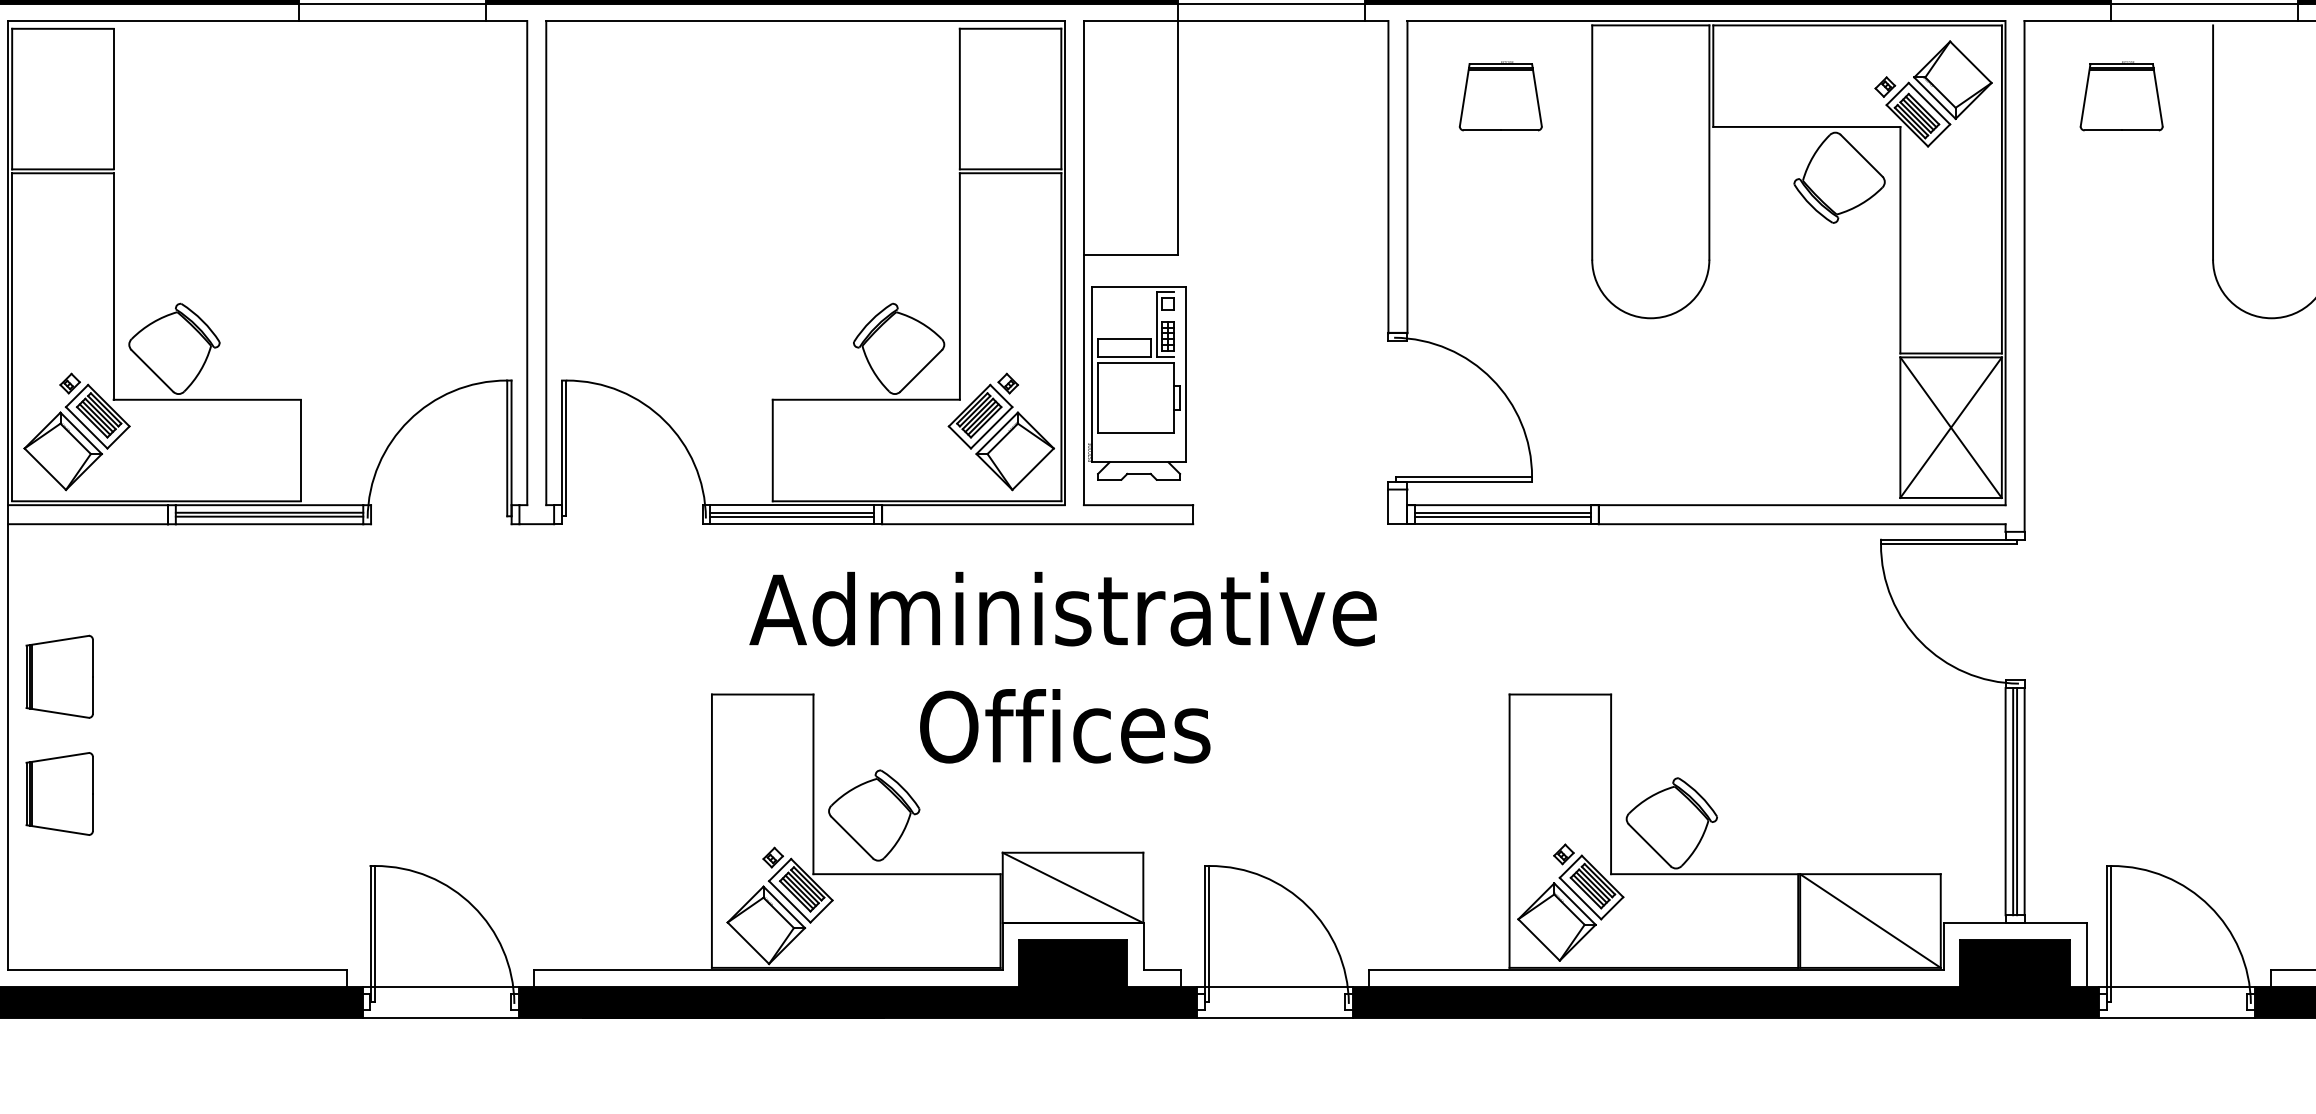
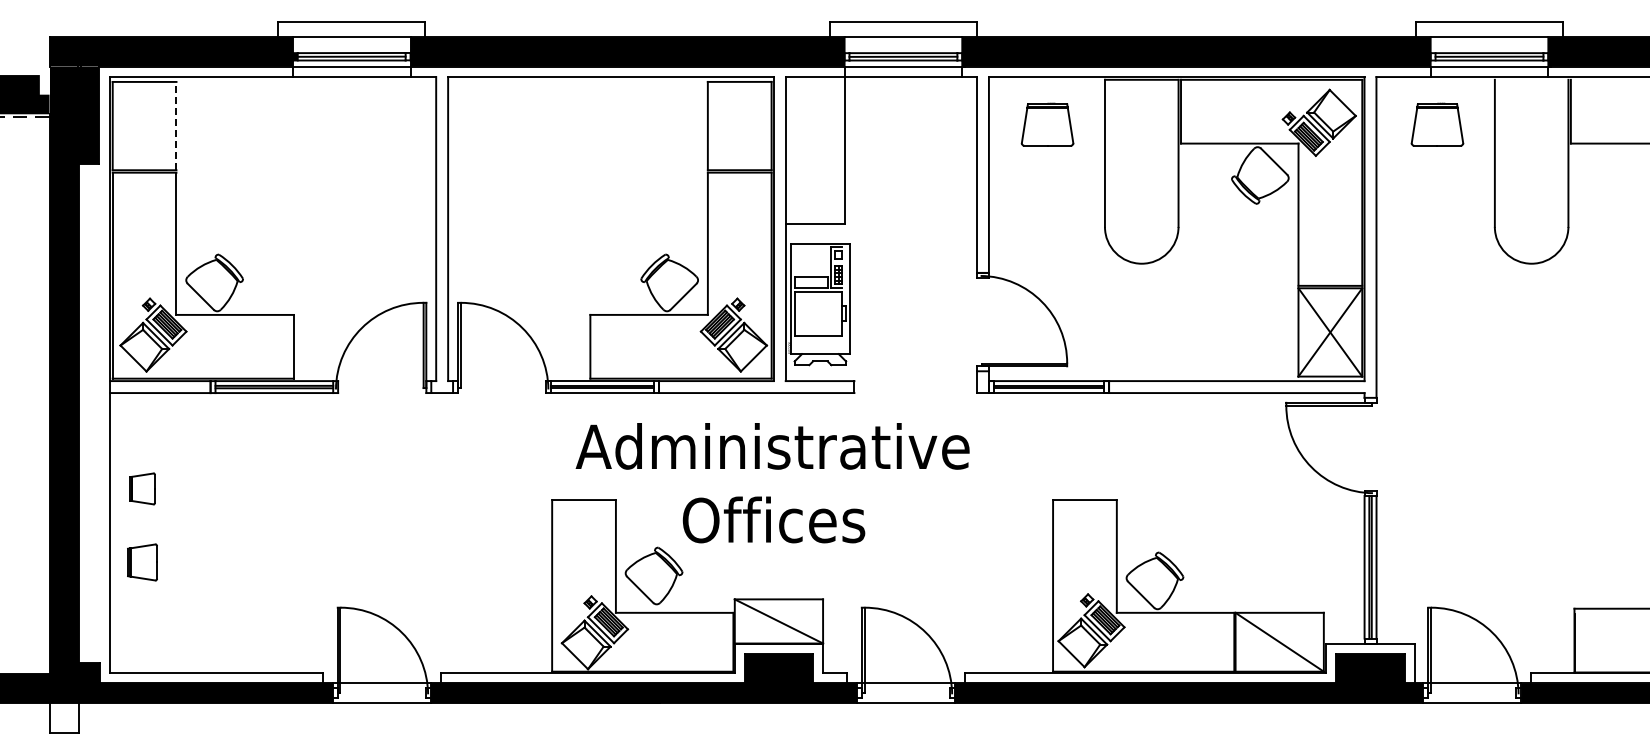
line: (113, 98) -> (176, 125), solid -> dashed
part: (59, 676) -> (142, 488), size x0.6
part: (59, 794) -> (142, 562), size x0.7

